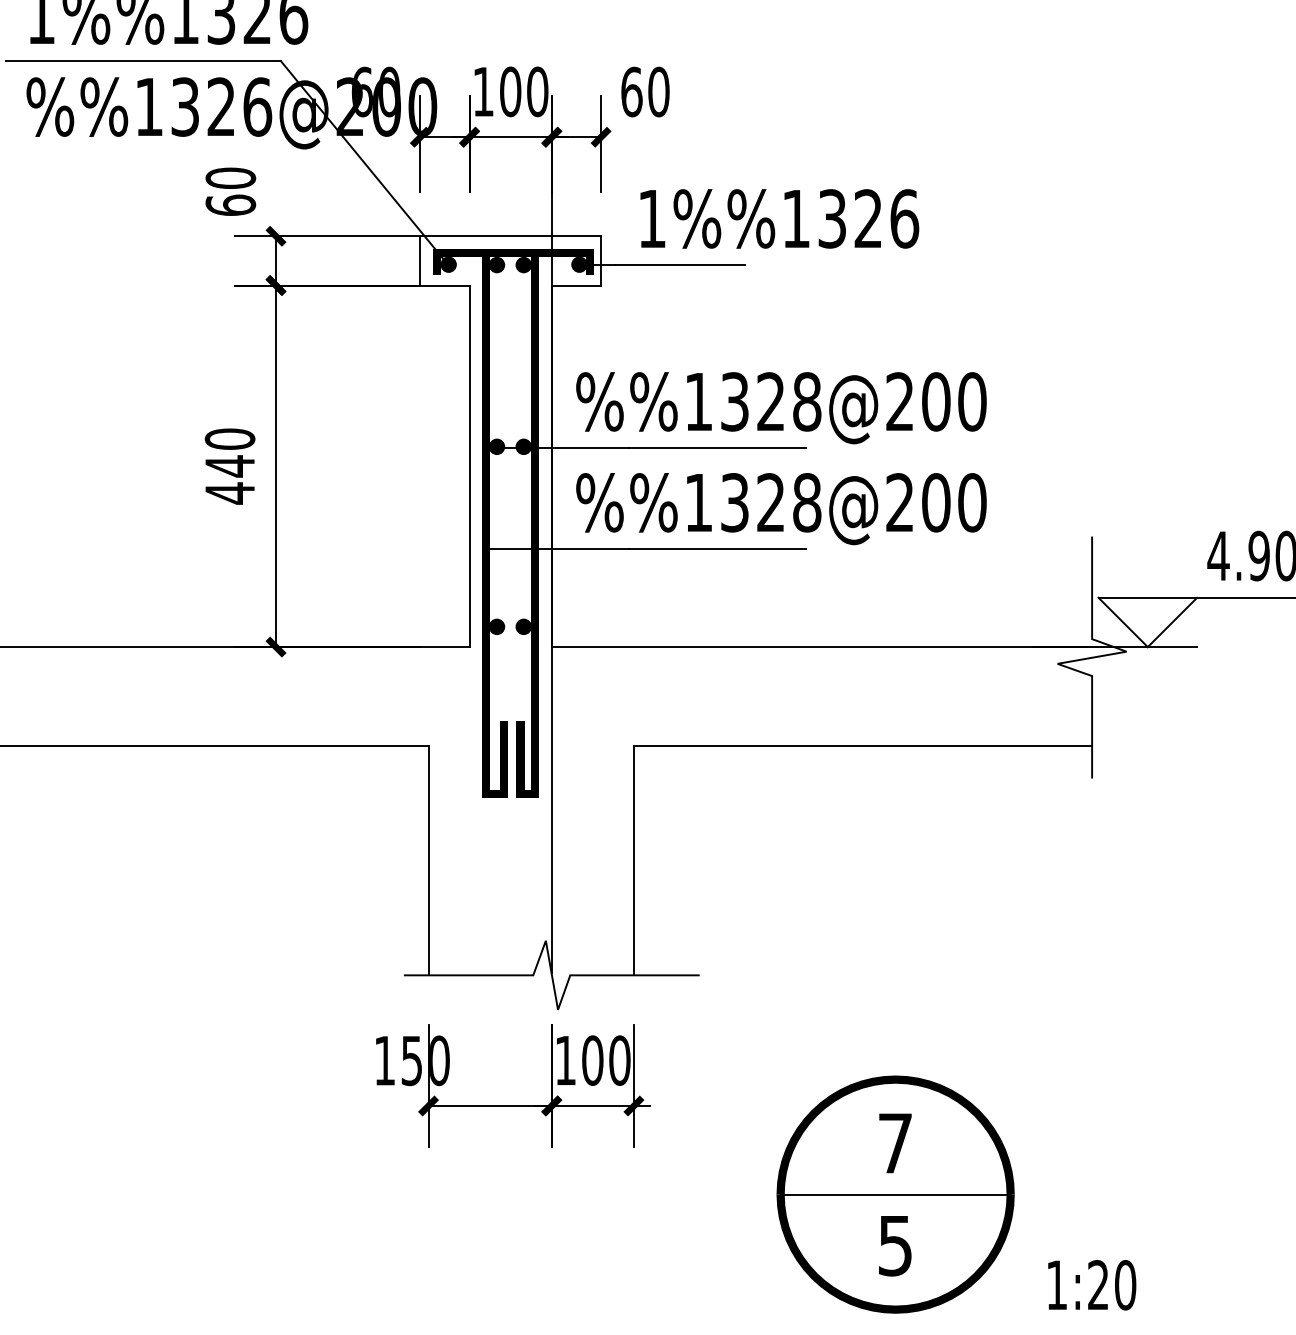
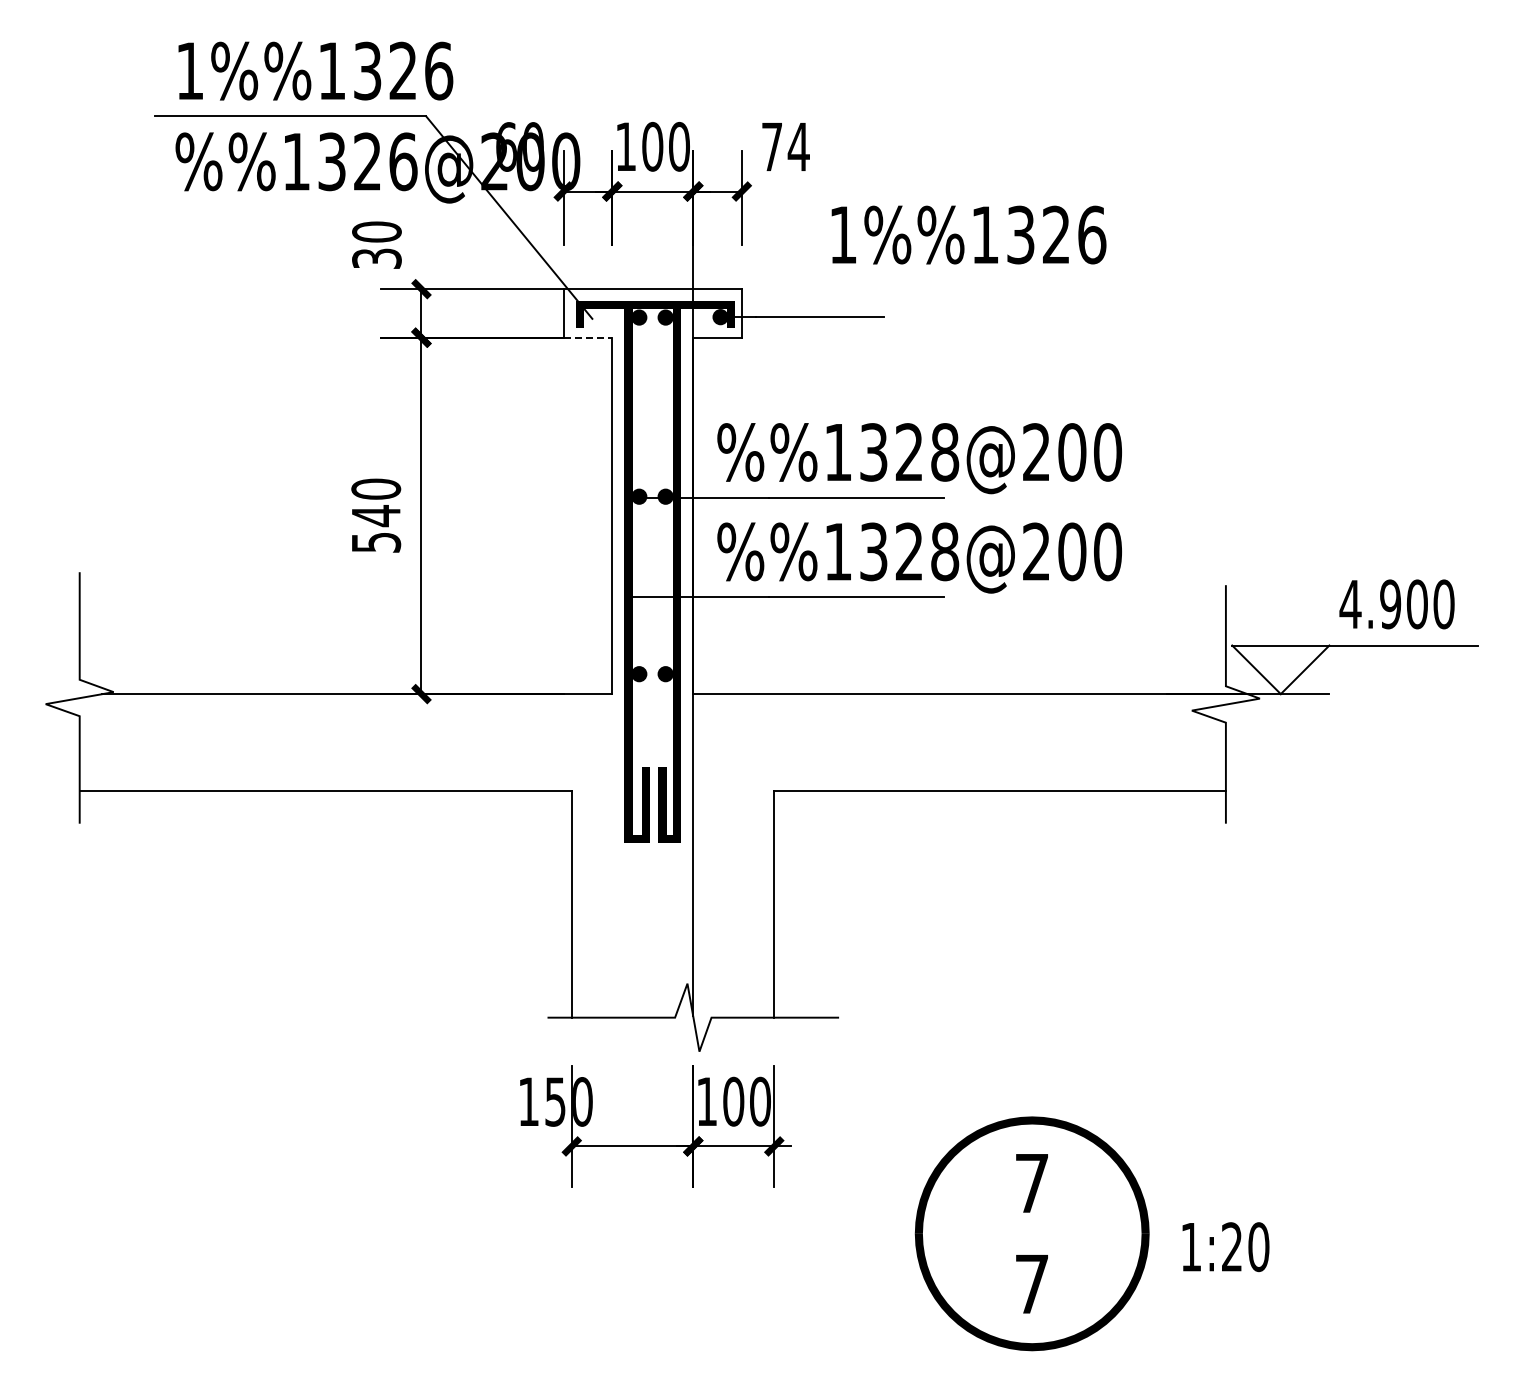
text: (645, 91) -> (785, 146), 60 -> 74
text: (230, 205) -> (376, 258), 60 -> 30
text: (779, 218) -> (968, 234), moved
fill: (448, 265) -> (591, 317), removed
line: (445, 285) -> (588, 337), solid -> dashed
text: (230, 493) -> (376, 542), 440 -> 540
line: (894, 1194) -> (1031, 1233), removed
text: (894, 1246) -> (1031, 1284), 5 -> 7
text: (1091, 1285) -> (1225, 1247), moved

